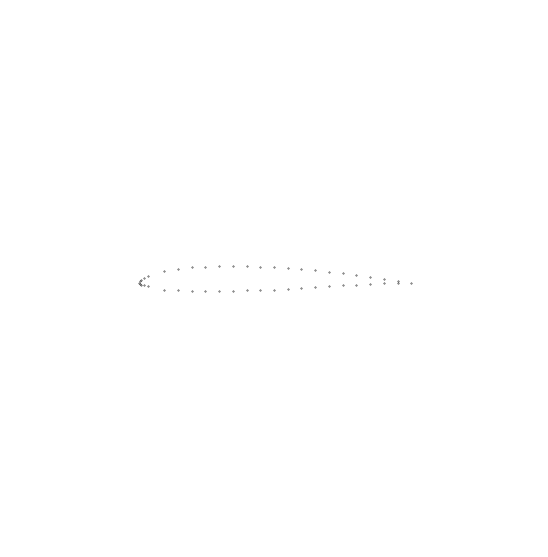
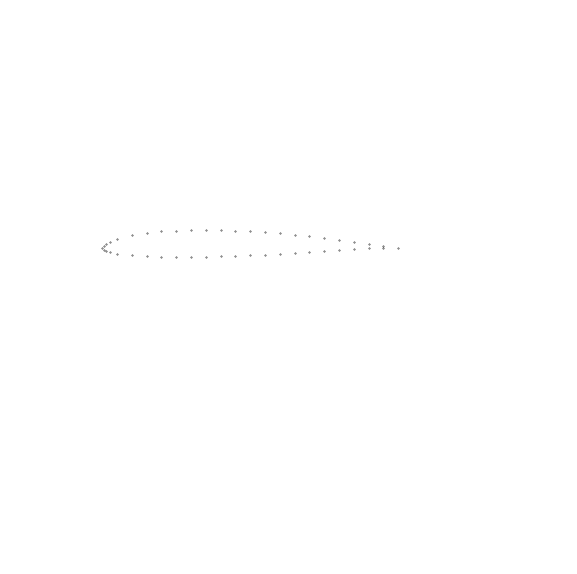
part: (143, 281) -> (109, 246), size x1.43

